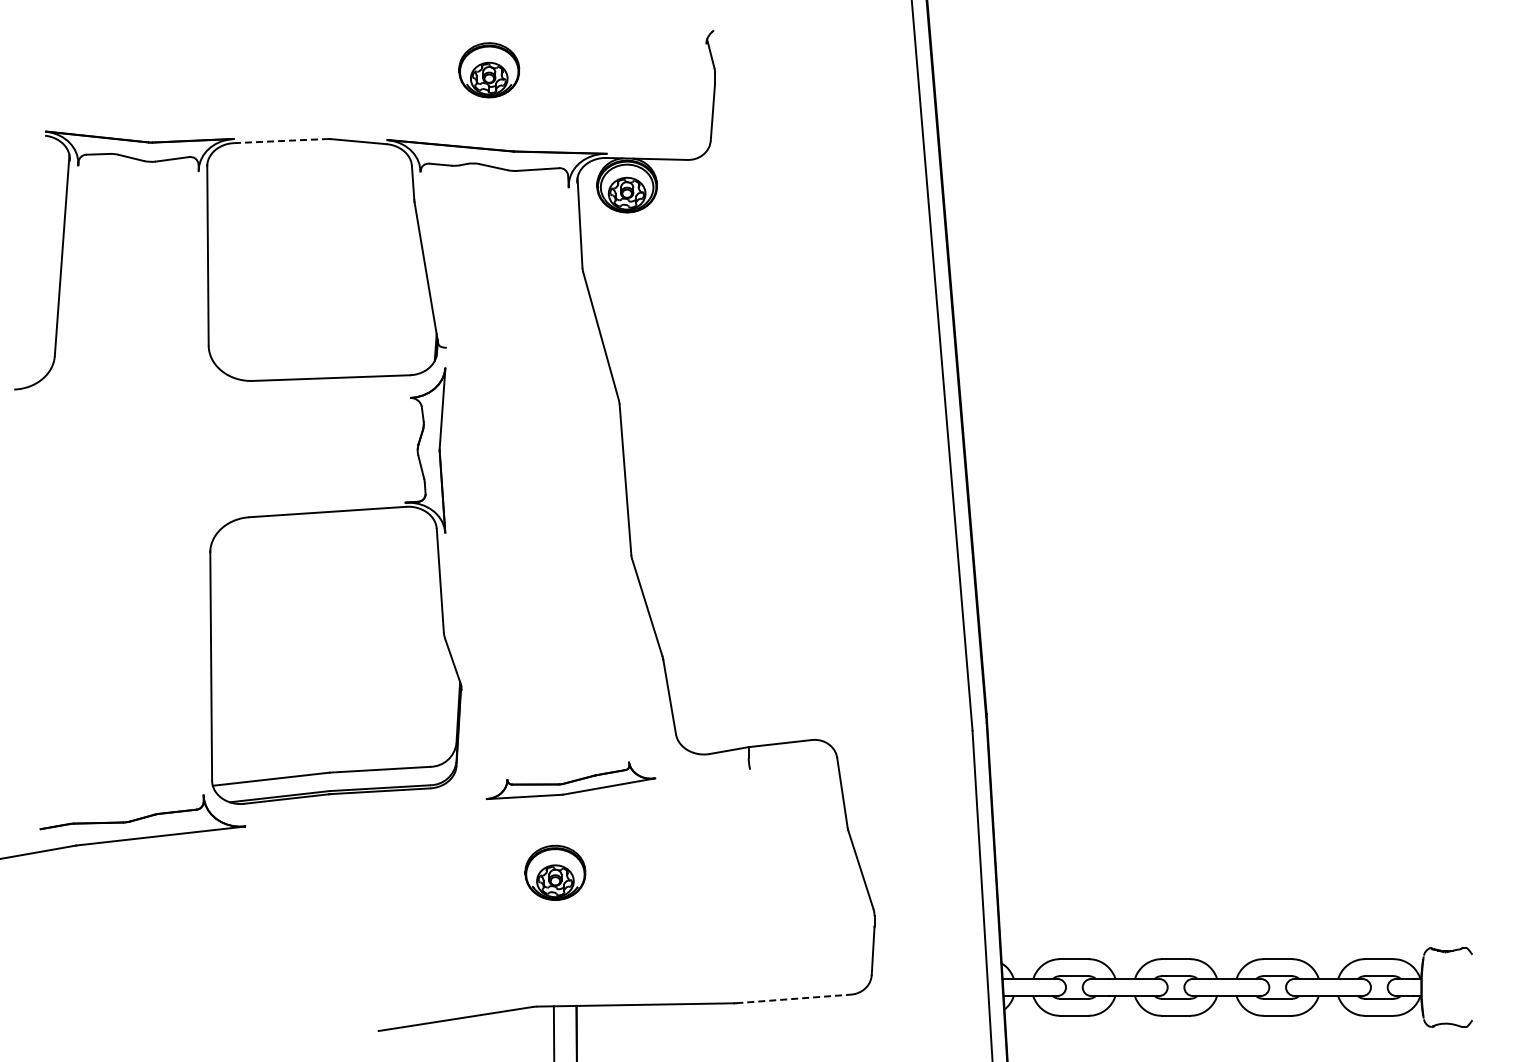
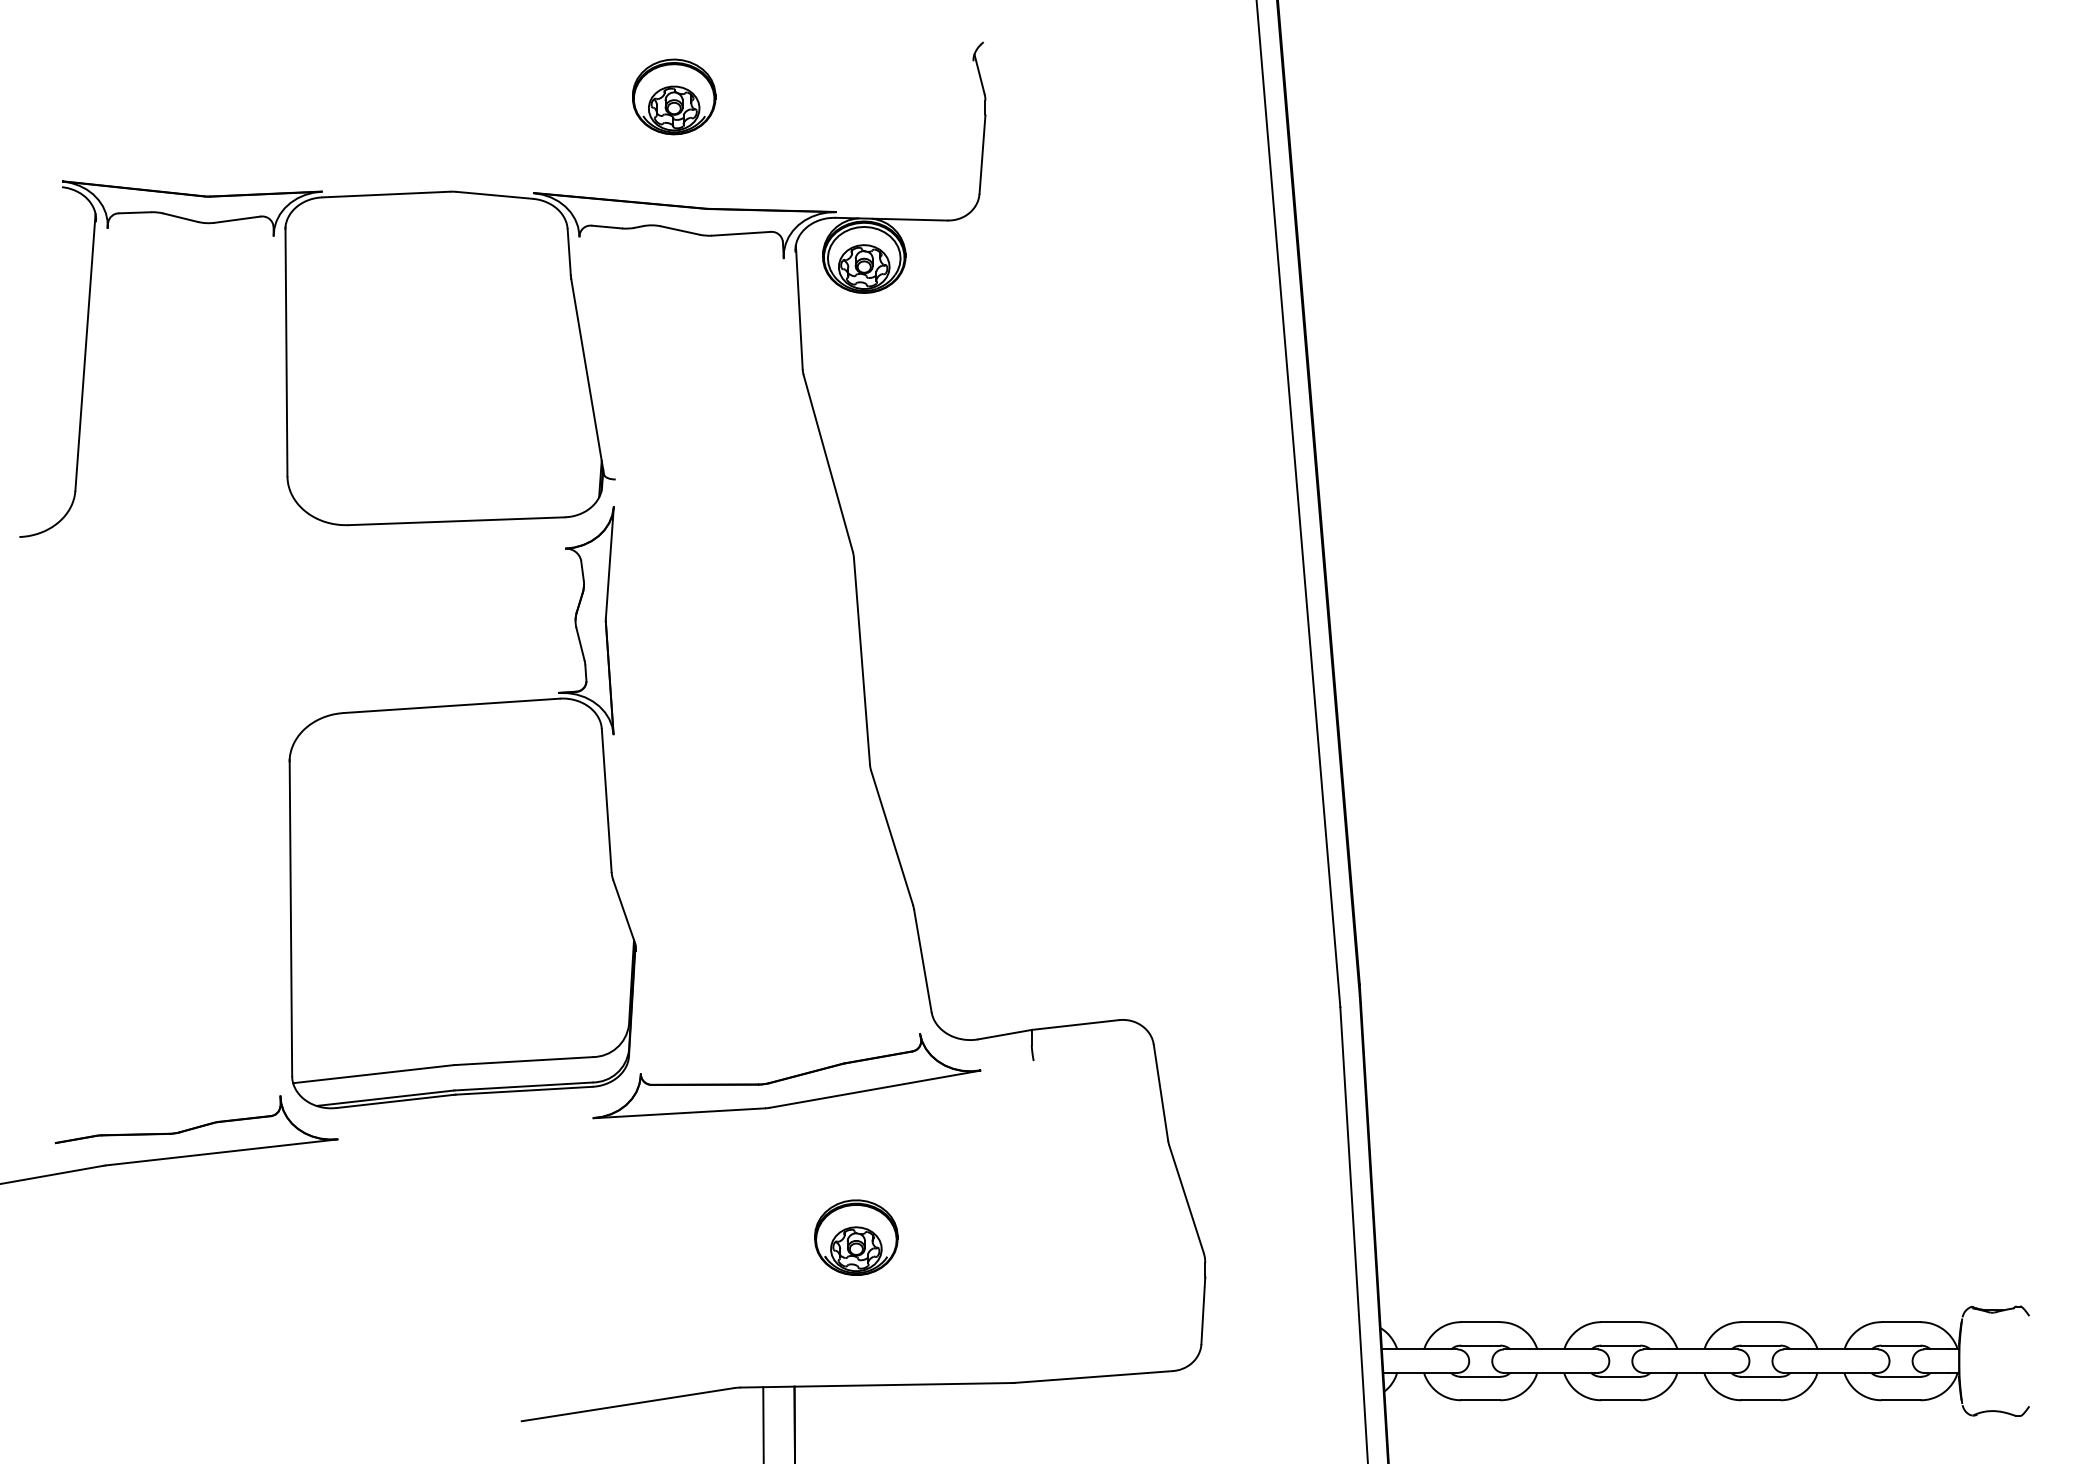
line: (280, 141) -> (386, 195), dashed -> solid
part: (570, 780) -> (786, 1075), size x1.67
part: (555, 872) -> (856, 1237), moved
line: (794, 998) -> (1094, 1376), dashed -> solid

